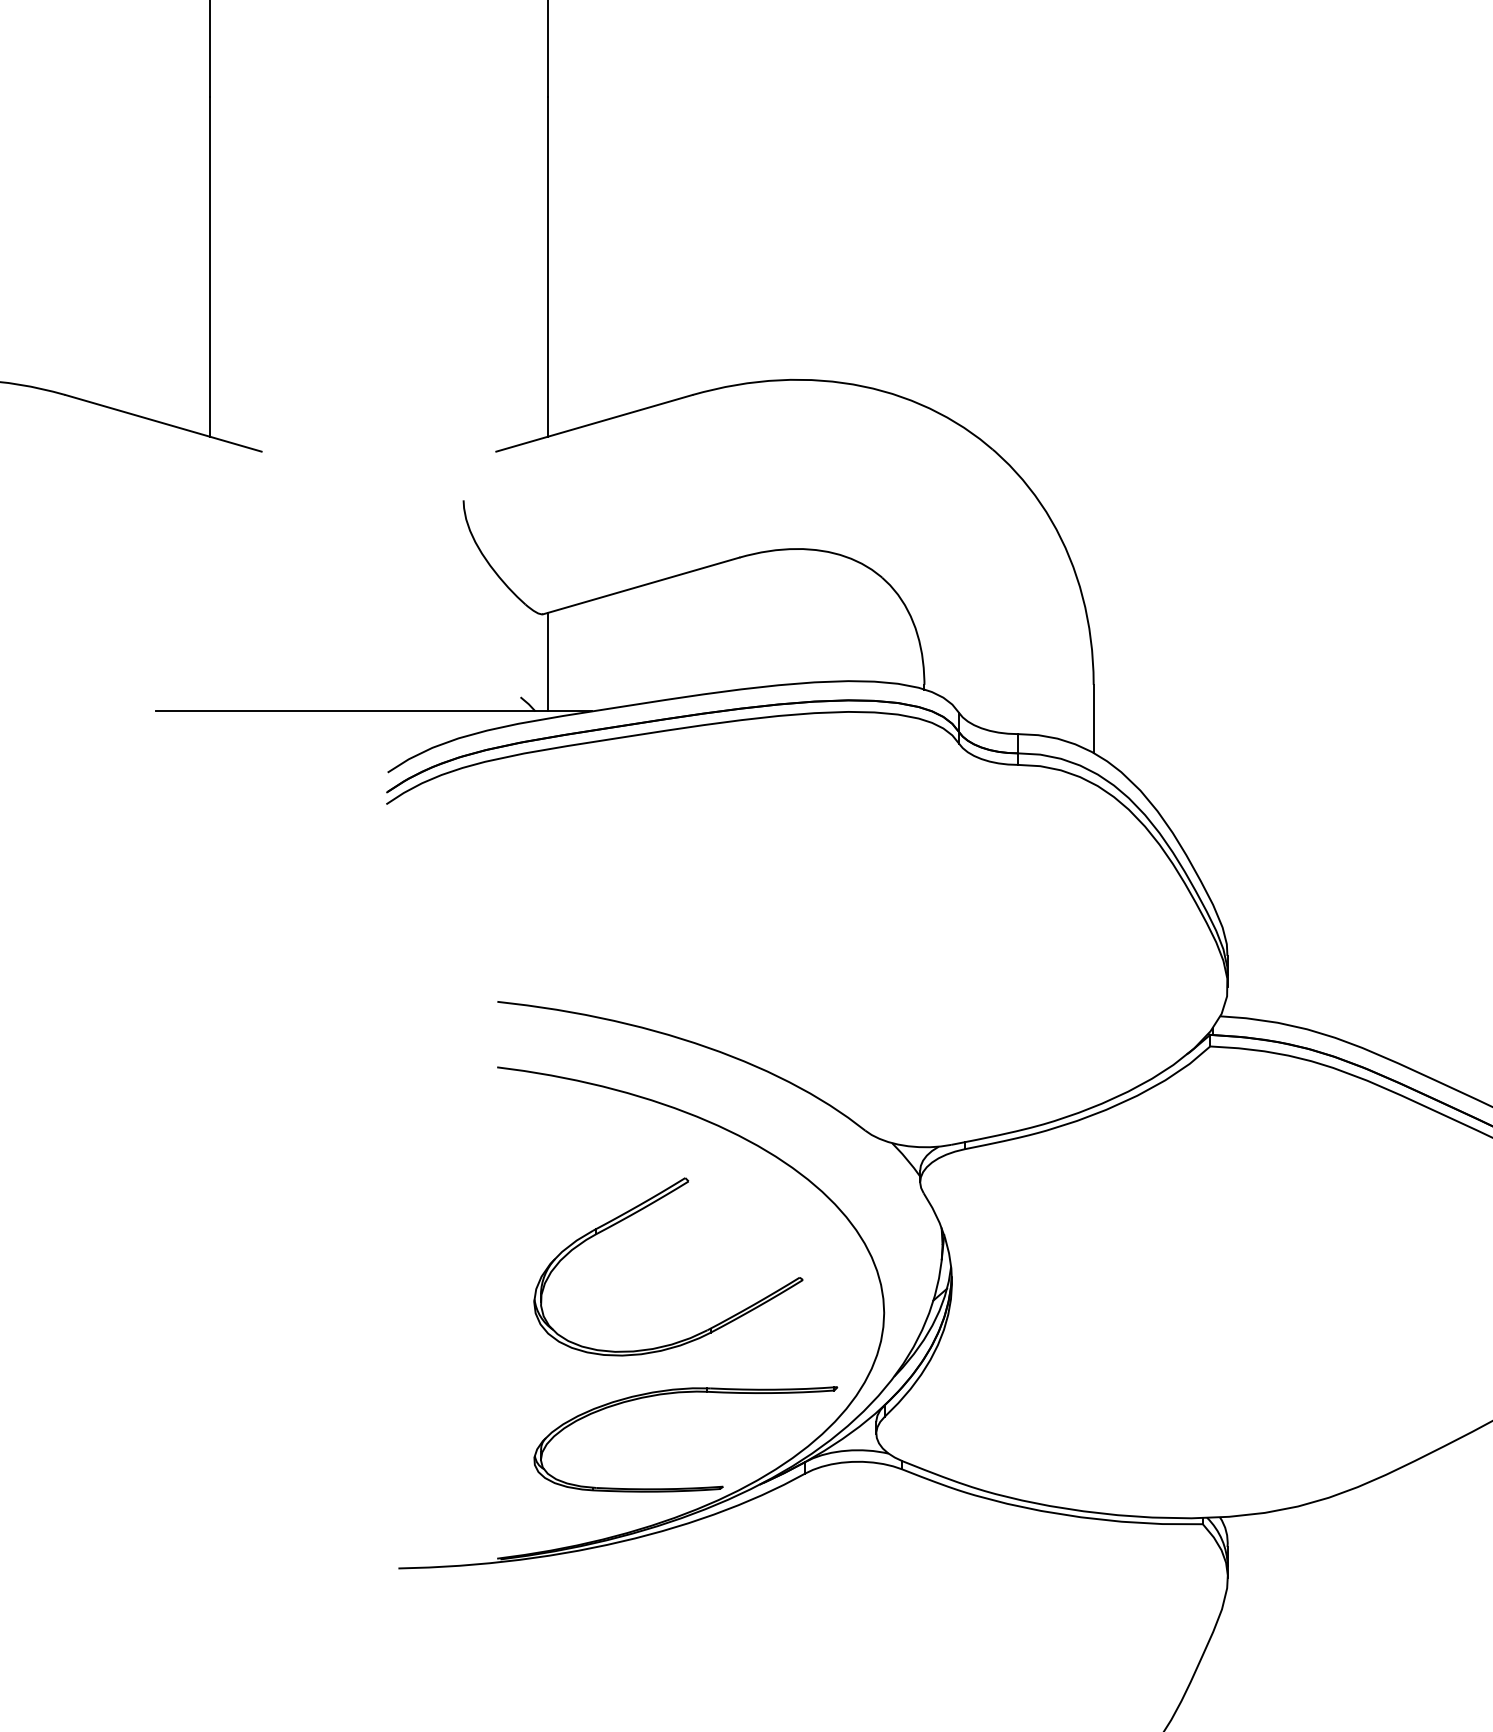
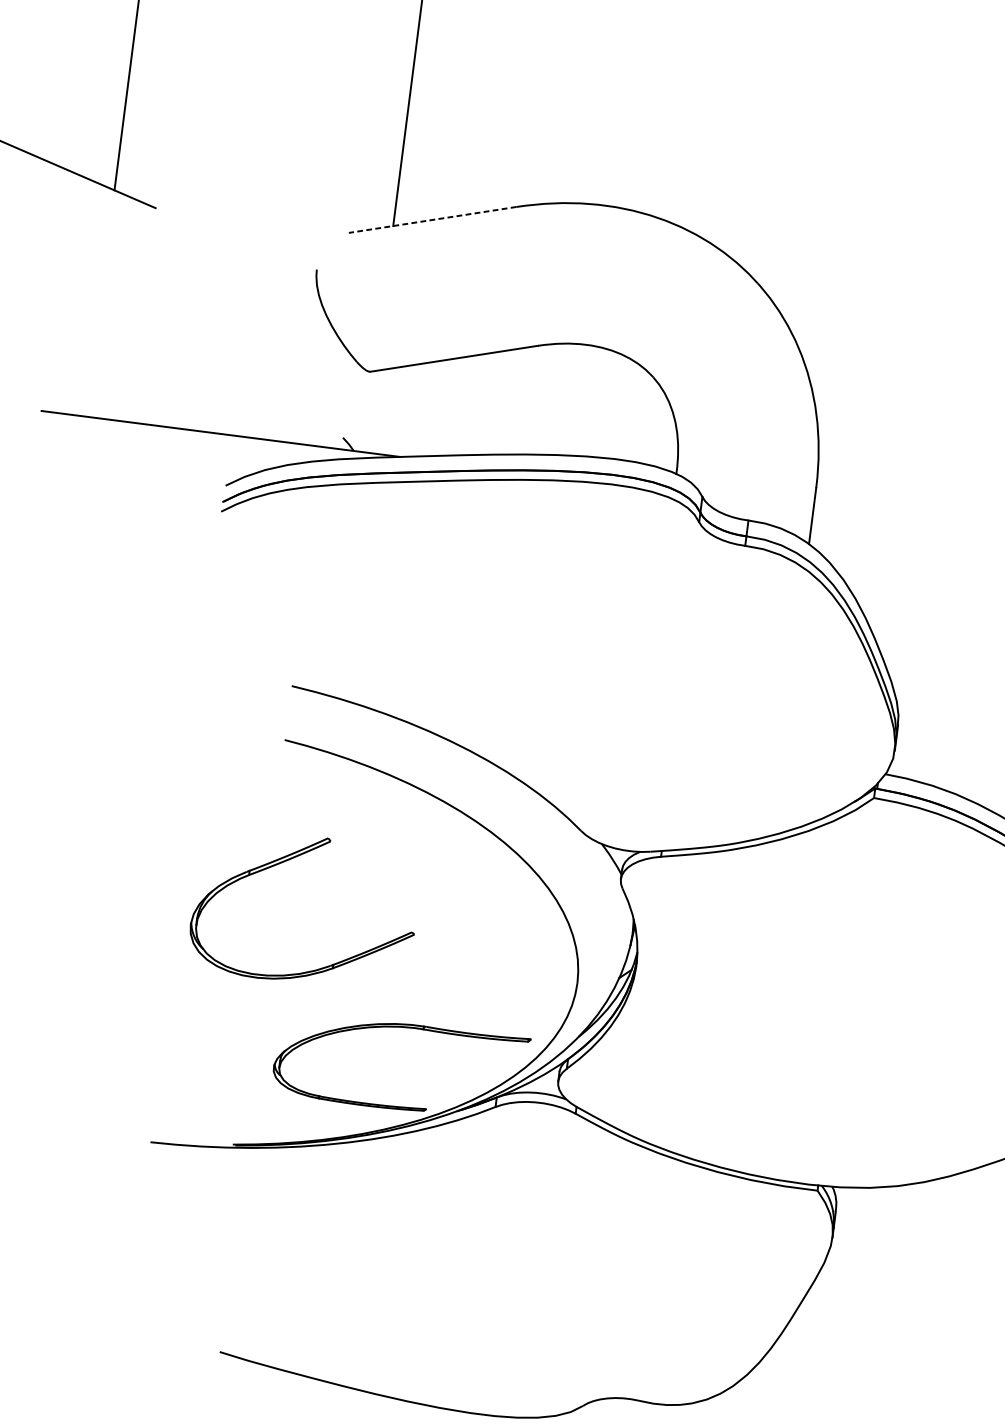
line: (593, 423) -> (431, 219), solid -> dashed
line: (548, 661) -> (369, 411), removed
part: (640, 1211) -> (287, 861), moved

